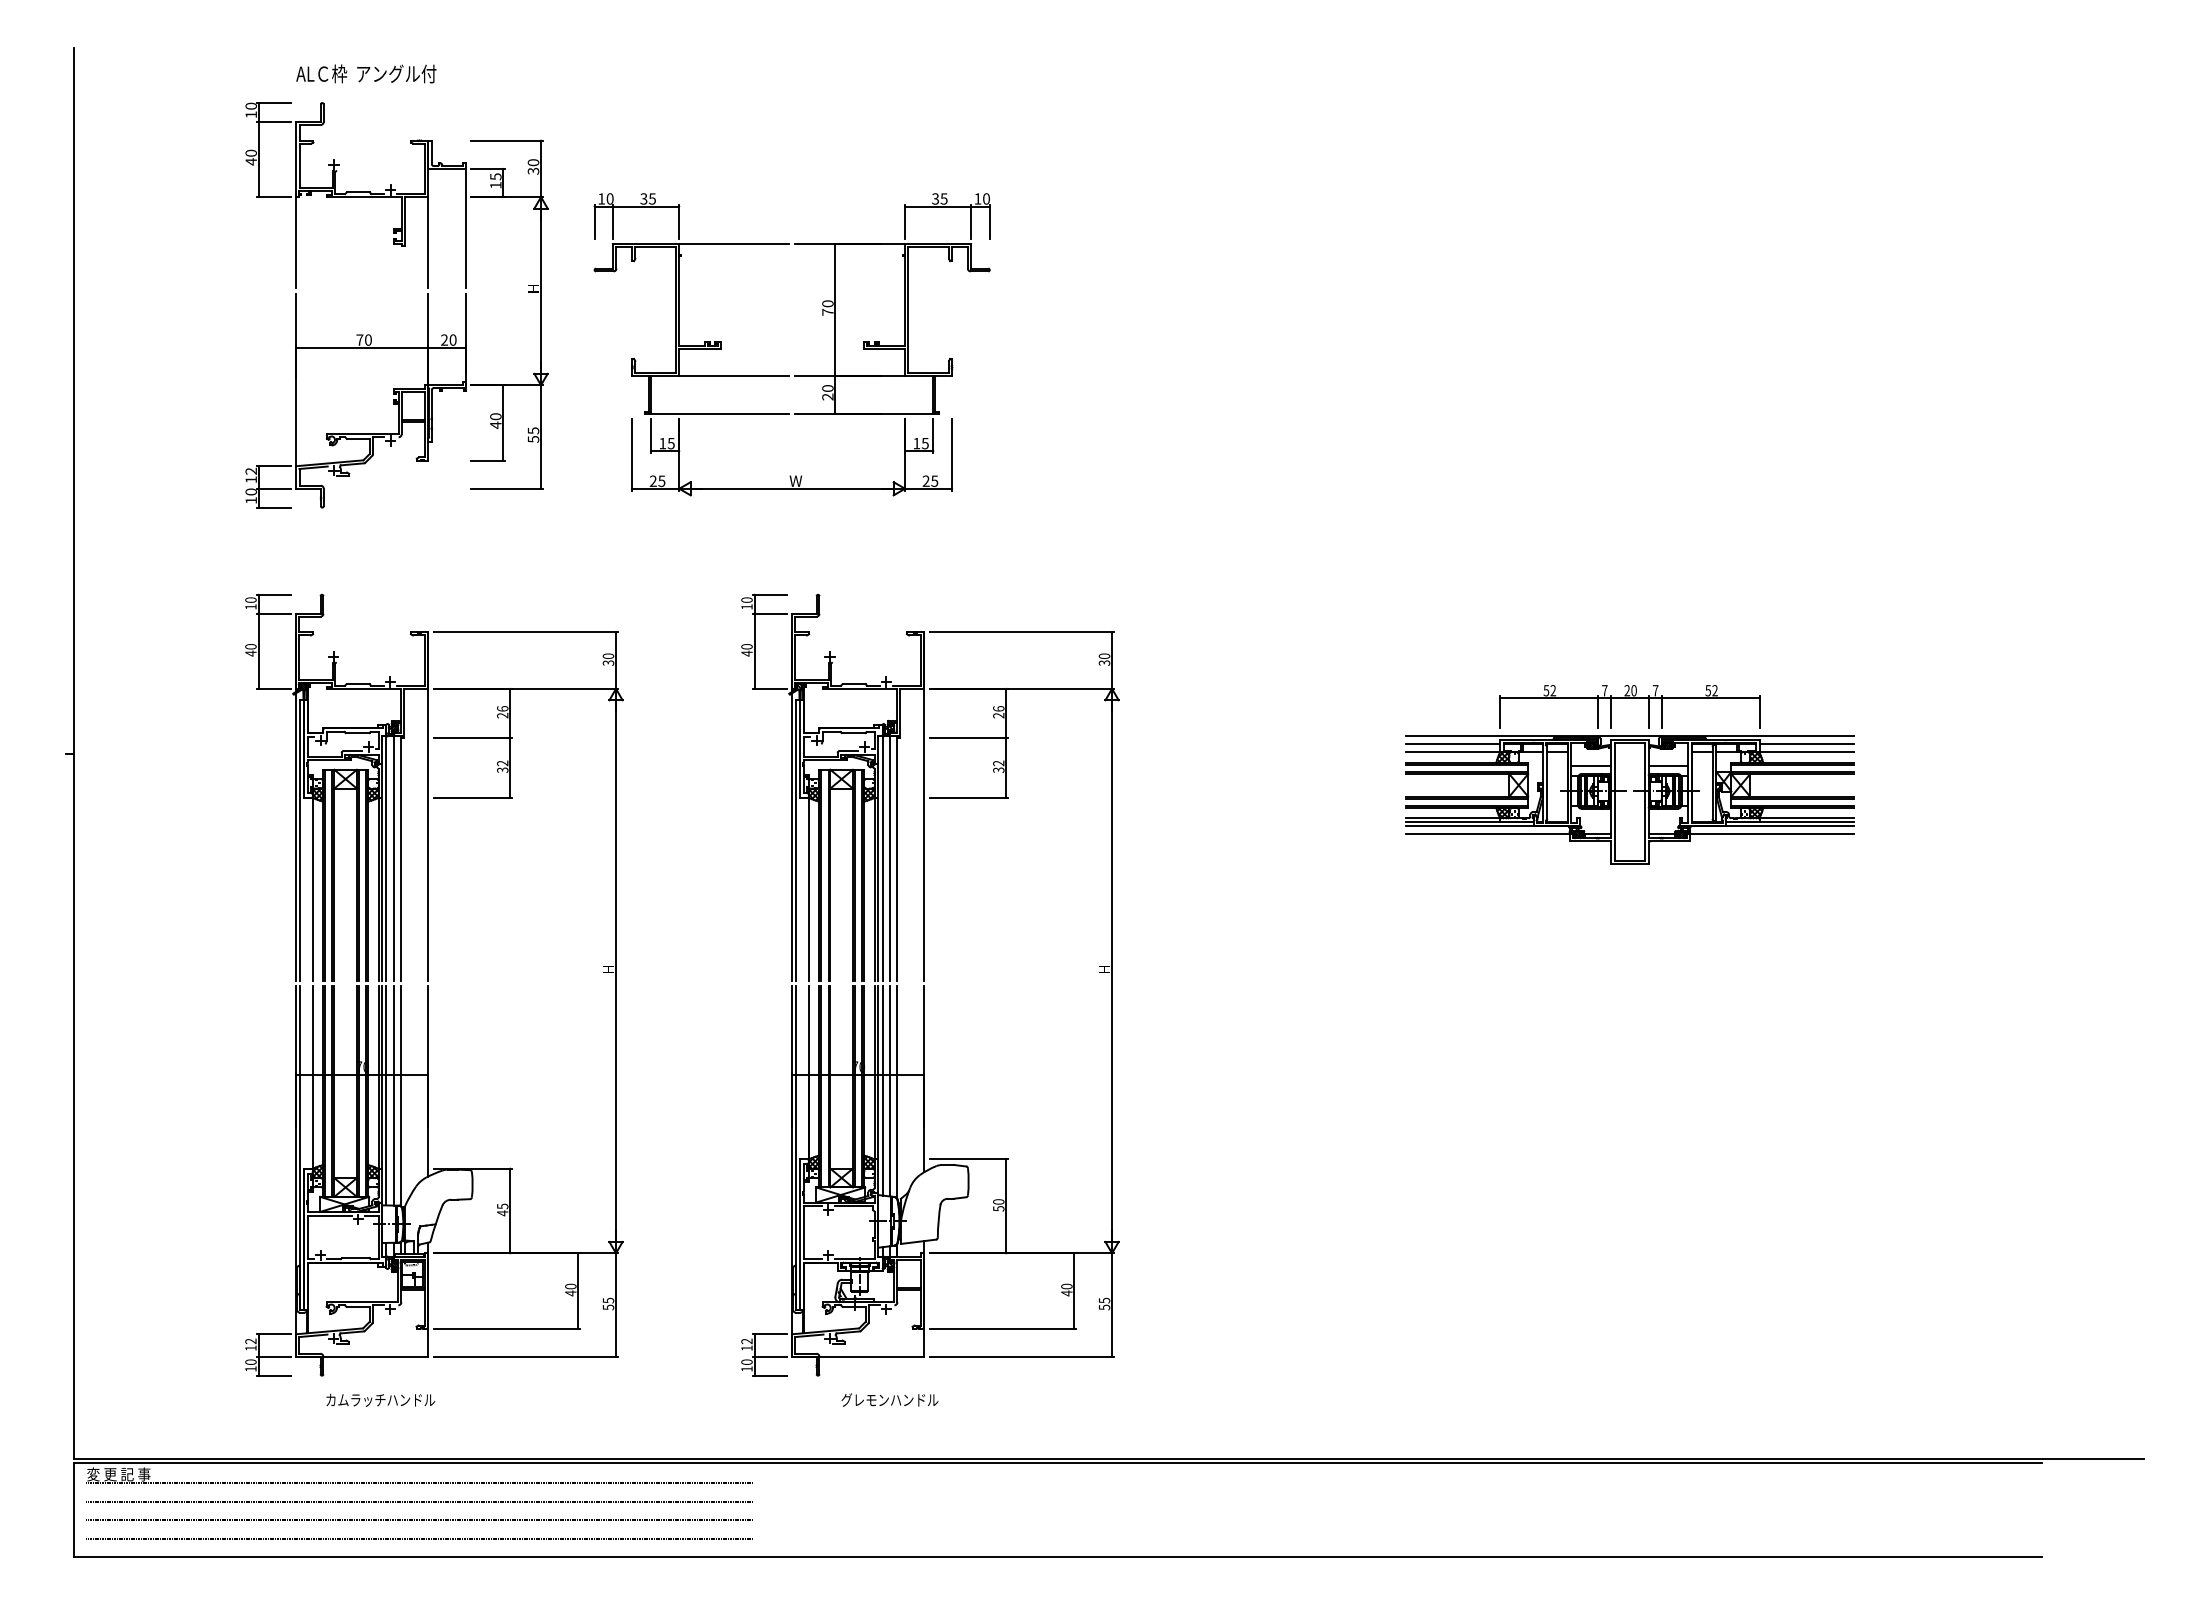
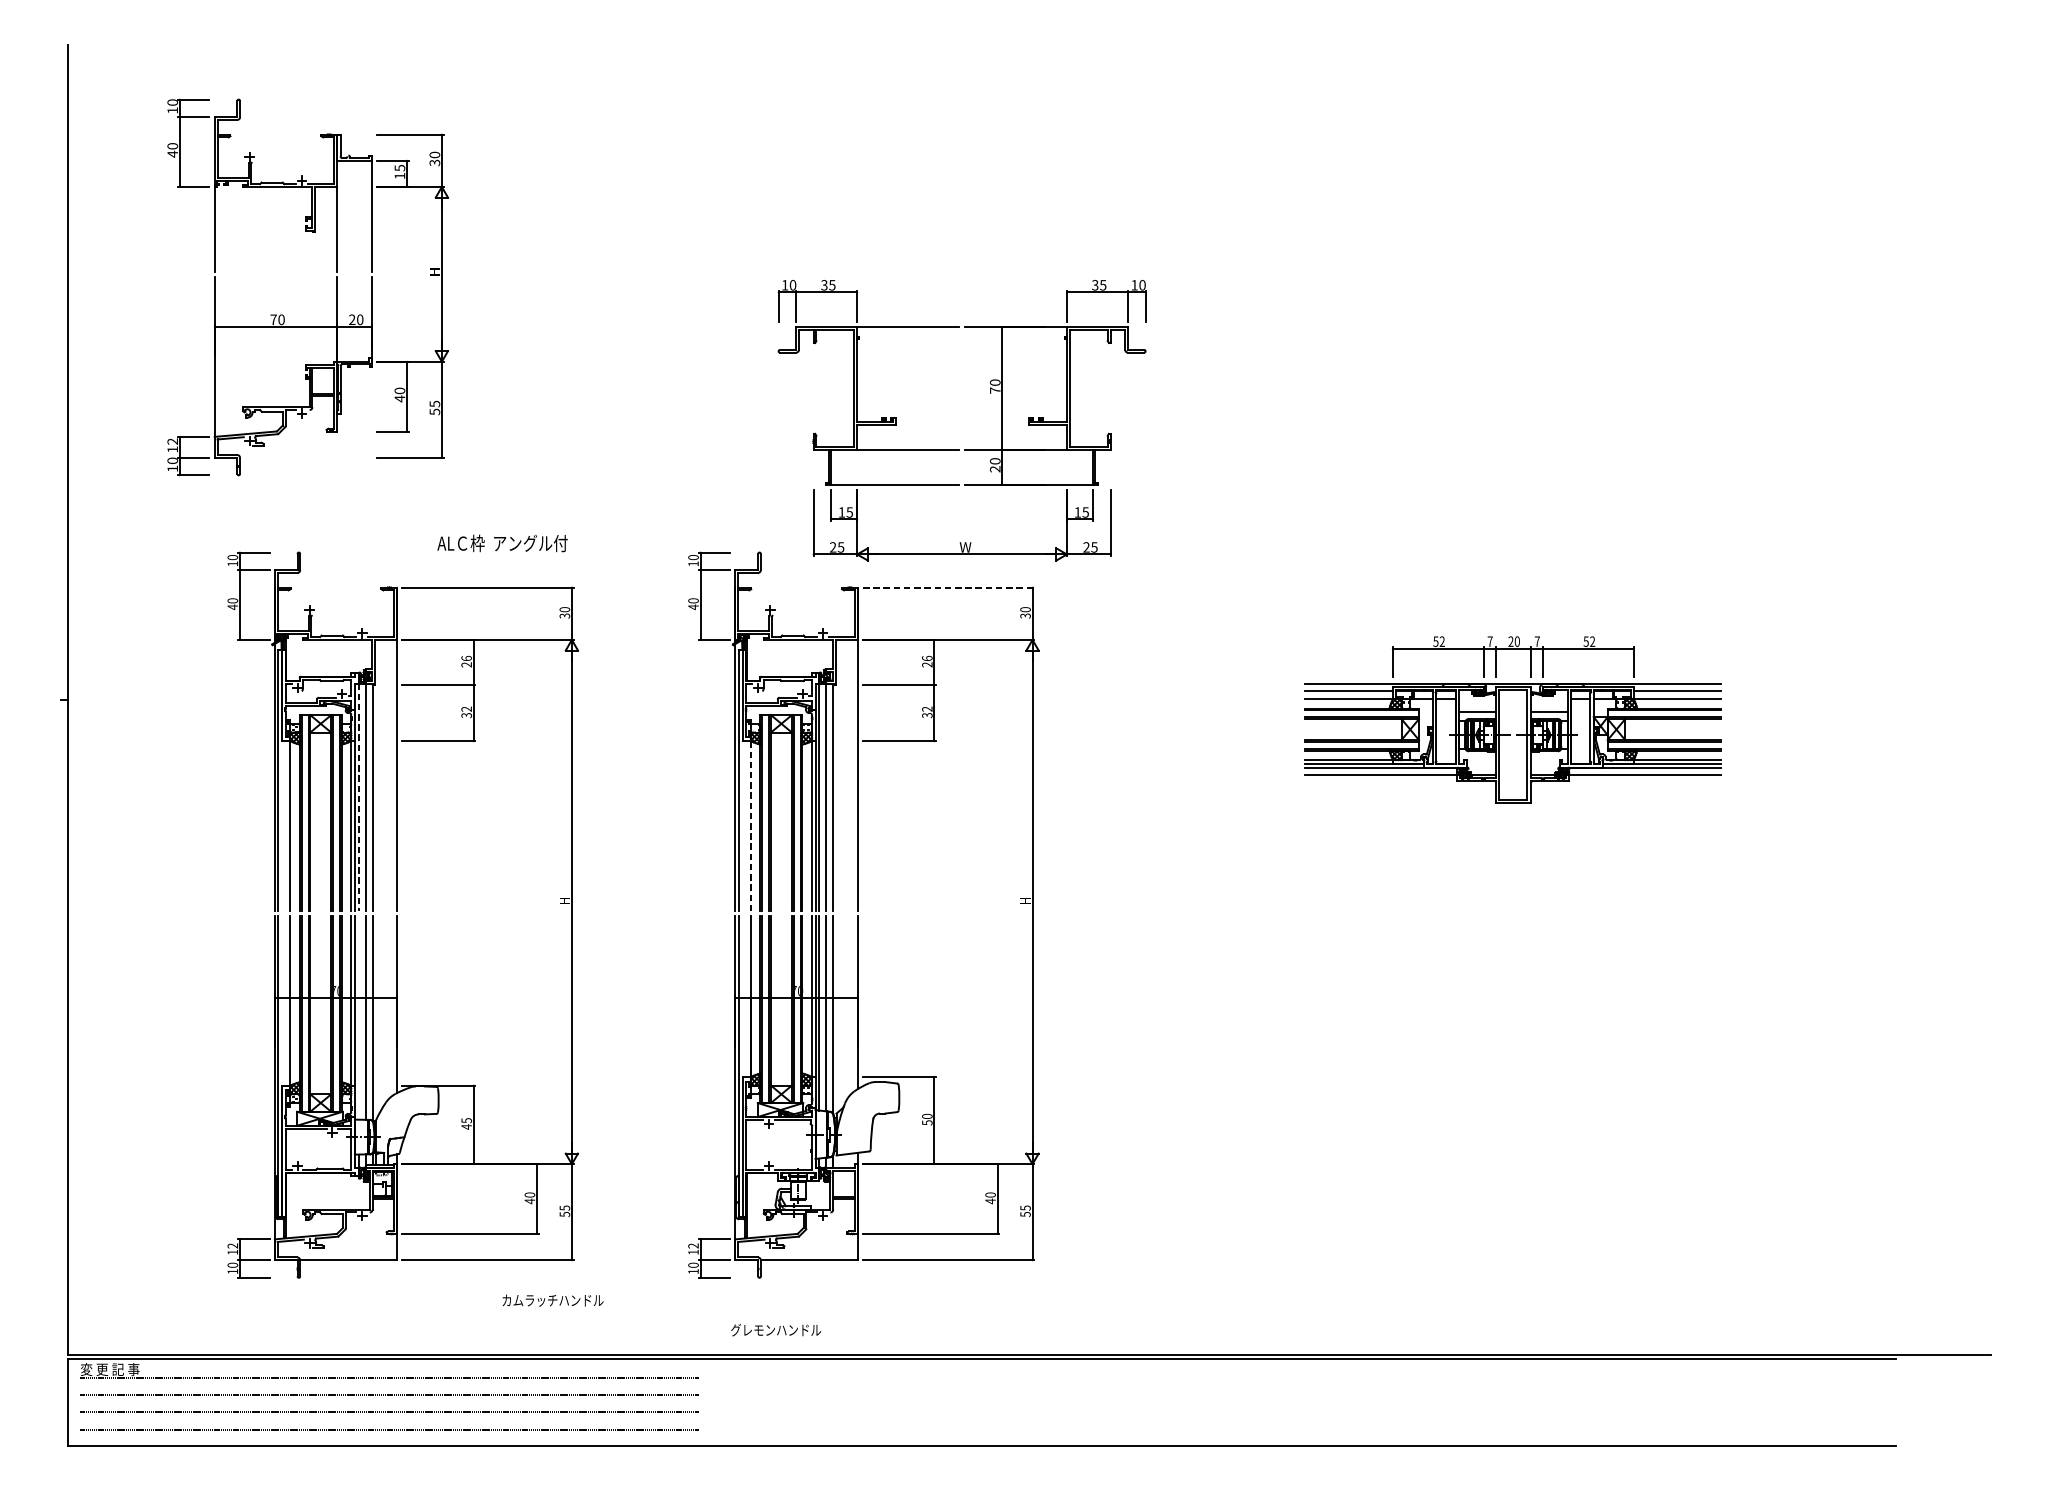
text: (366, 73) -> (502, 543), moved
part: (427, 305) -> (336, 287), moved
part: (789, 375) -> (959, 449), moved
line: (1022, 632) -> (949, 587), solid -> dashed
line: (386, 852) -> (358, 791), solid -> dashed
line: (808, 889) -> (750, 826), solid -> dashed
line: (386, 1095) -> (358, 1017), removed
text: (380, 1399) -> (552, 1299), moved
text: (889, 1399) -> (775, 1329), moved

